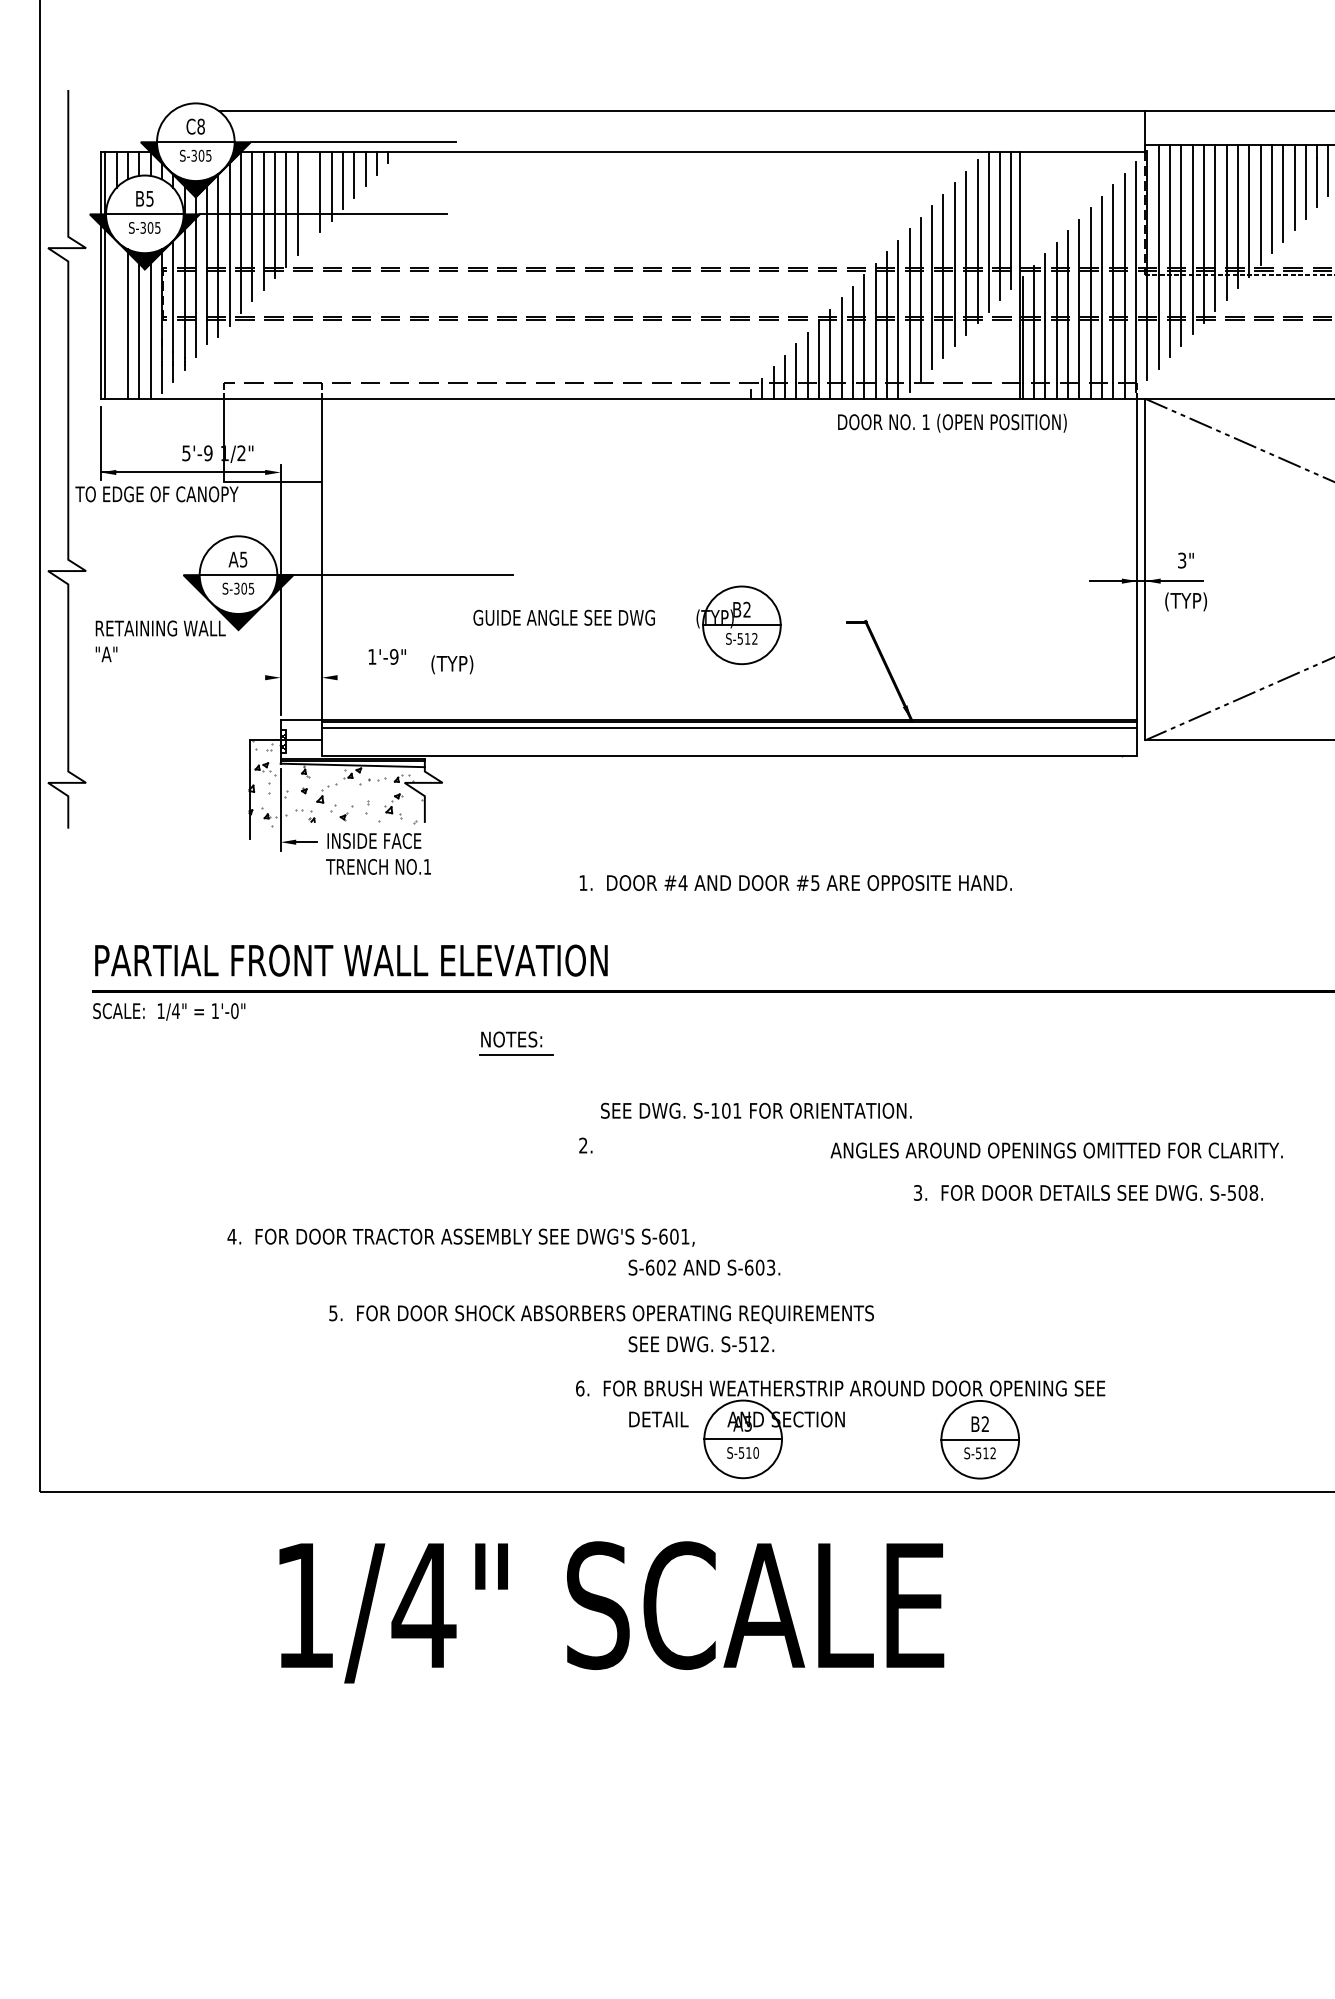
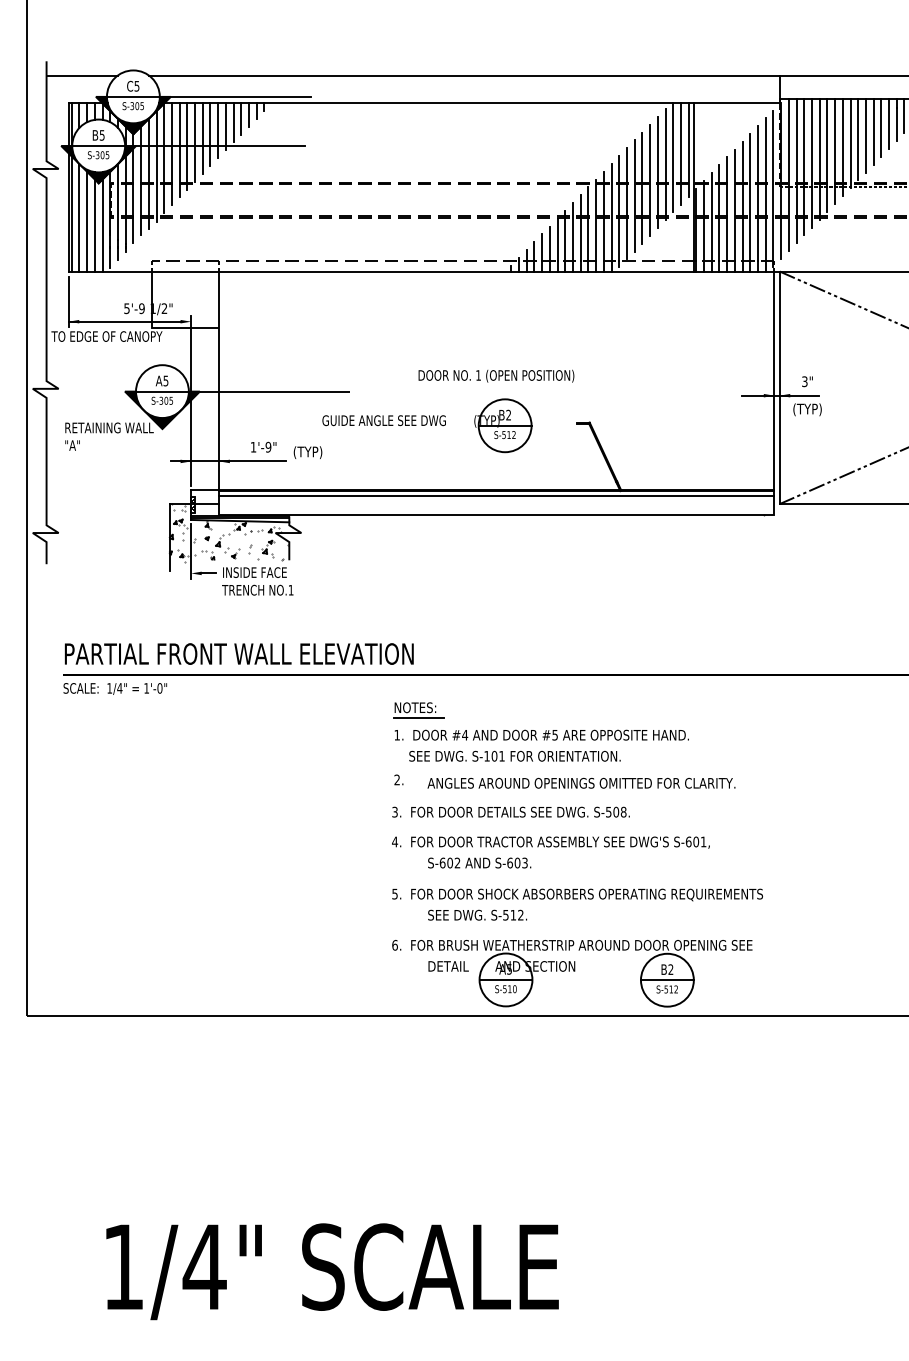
line: (119, 110) -> (81, 75), added
text: (200, 126) -> (136, 86), C8 -> C5
line: (309, 197) -> (210, 134), added
line: (116, 319) -> (79, 217), added
text: (952, 422) -> (496, 375), moved
line: (335, 677) -> (228, 461), added
text: (795, 881) -> (541, 734), moved
part: (516, 1043) -> (418, 710), moved
text: (1056, 1149) -> (581, 782), moved
text: (1087, 1191) -> (510, 811), moved
text: (460, 1237) -> (550, 842), moved
text: (601, 1313) -> (577, 894), moved
text: (611, 1612) -> (332, 1271), moved

